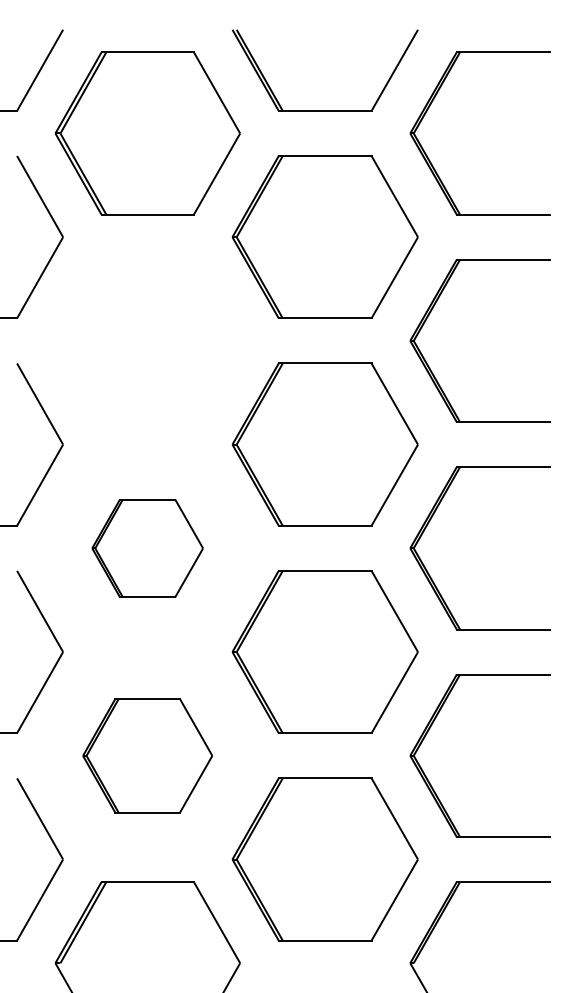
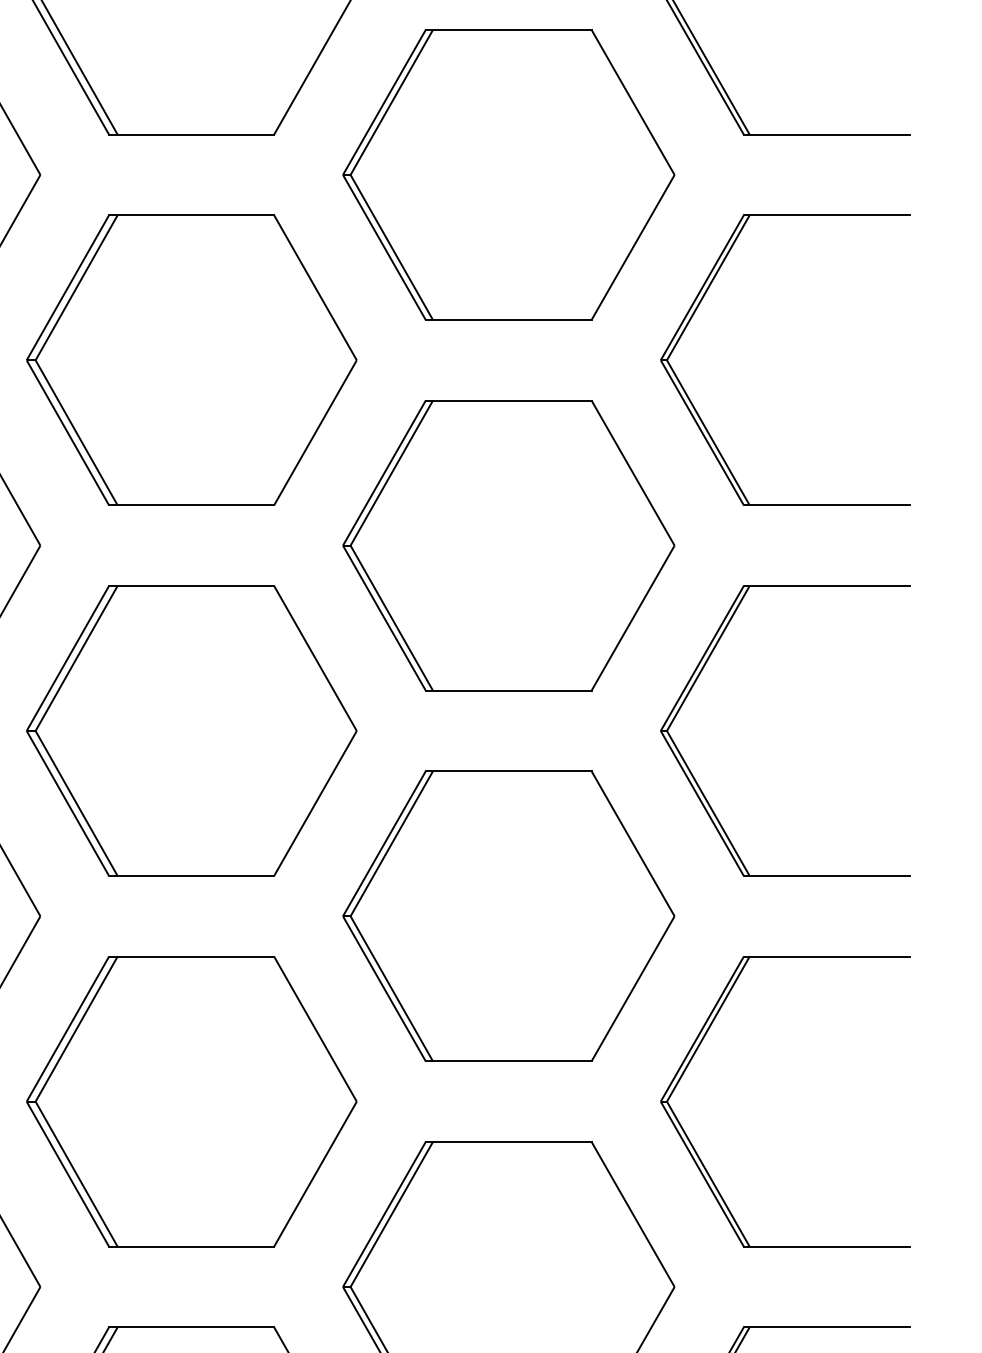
part: (147, 340) -> (191, 359), added
part: (147, 548) -> (191, 731), size x1.67
part: (147, 755) -> (191, 1101), size x1.43

